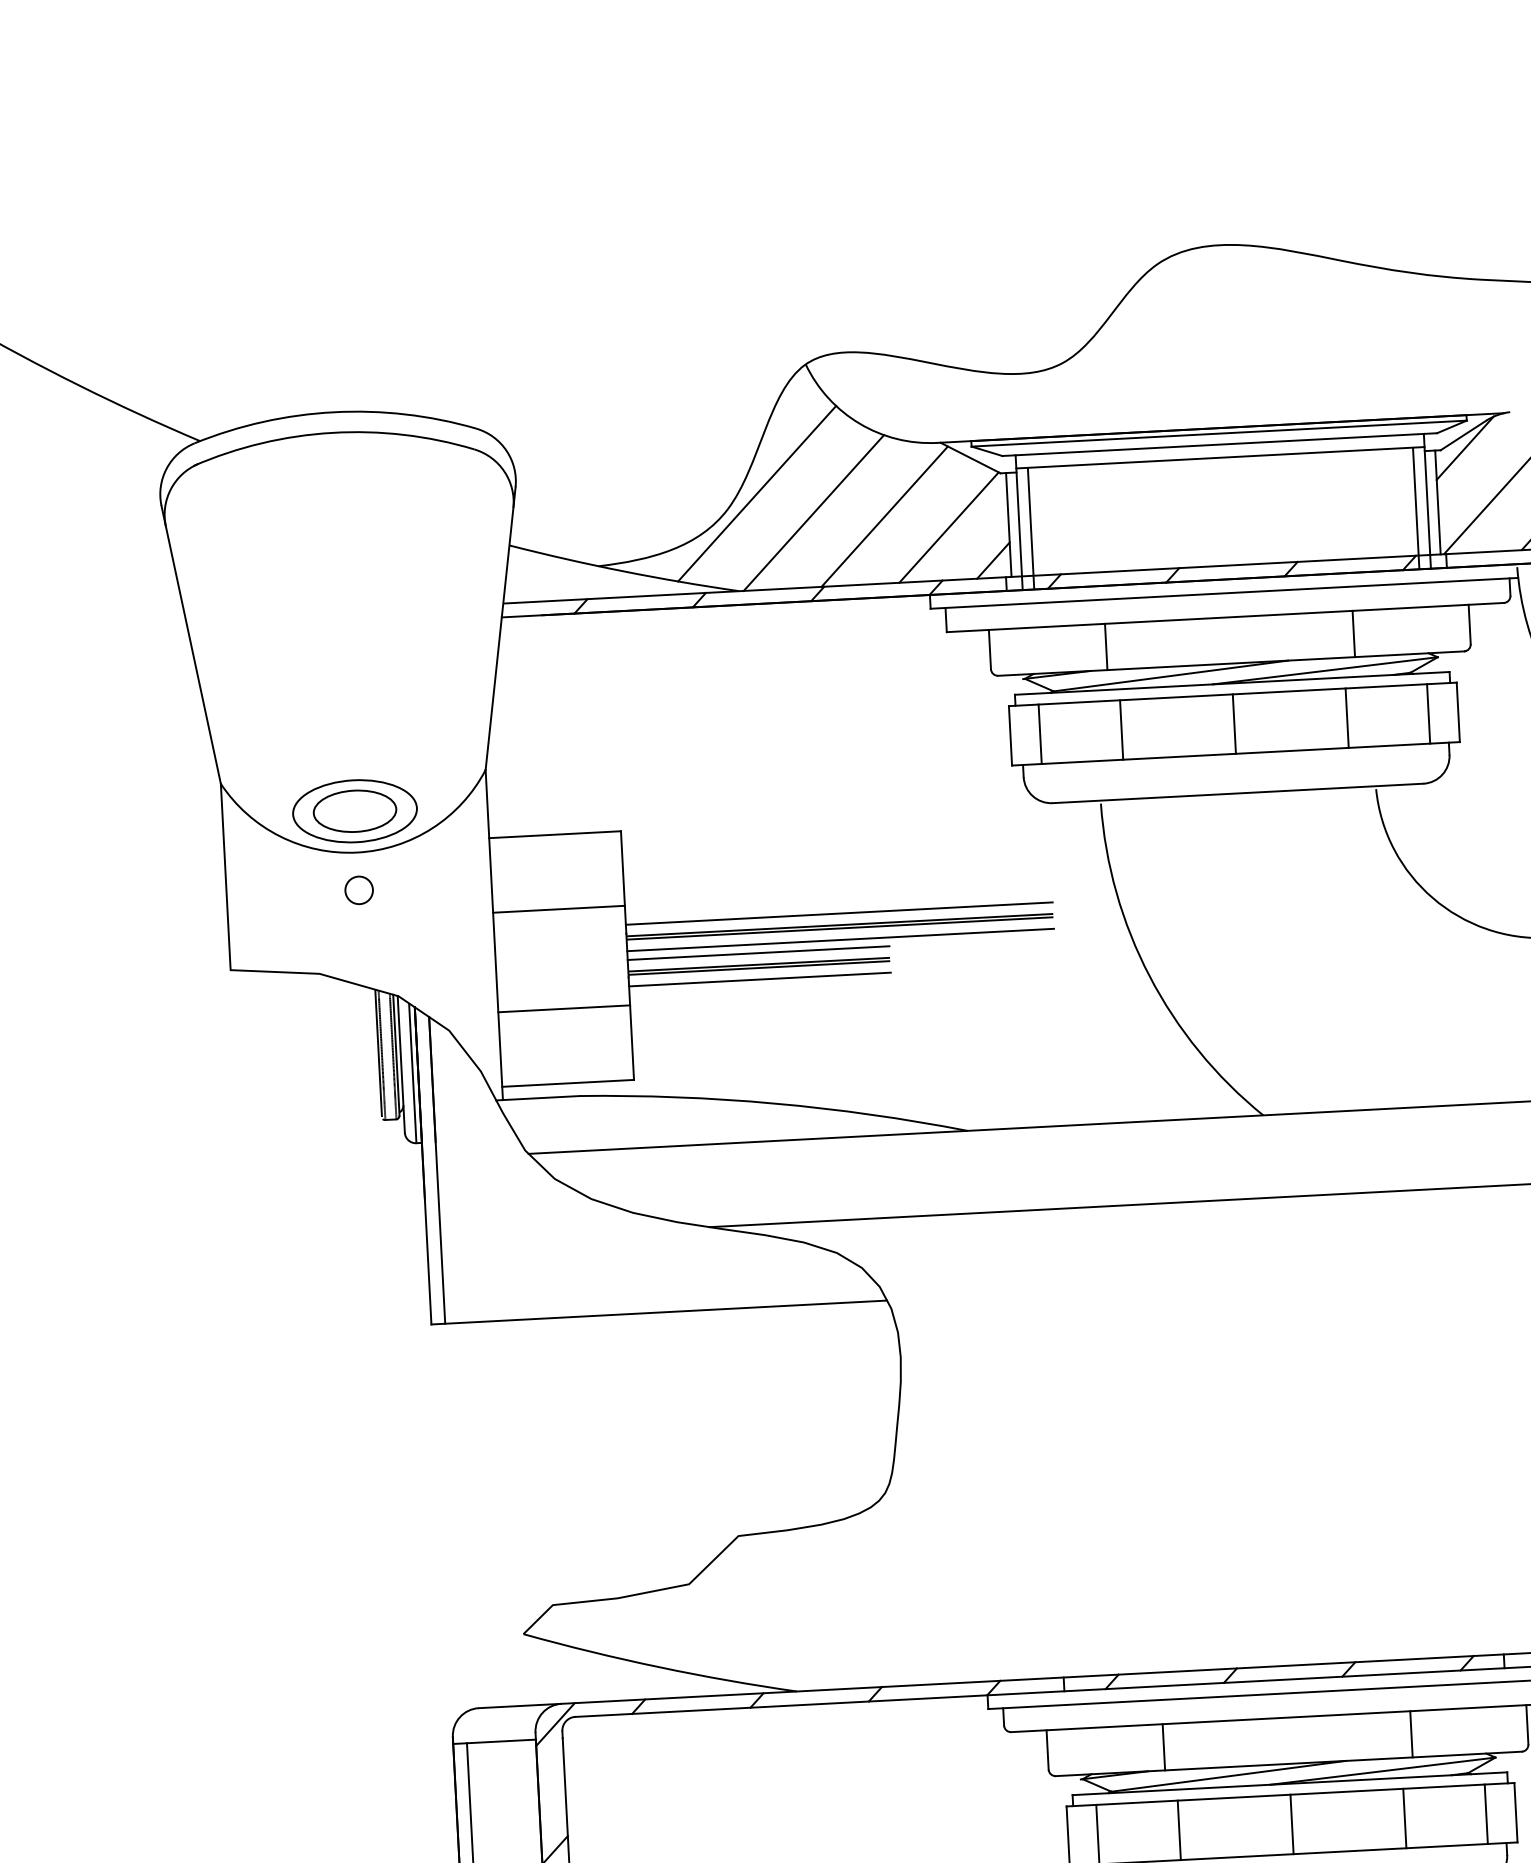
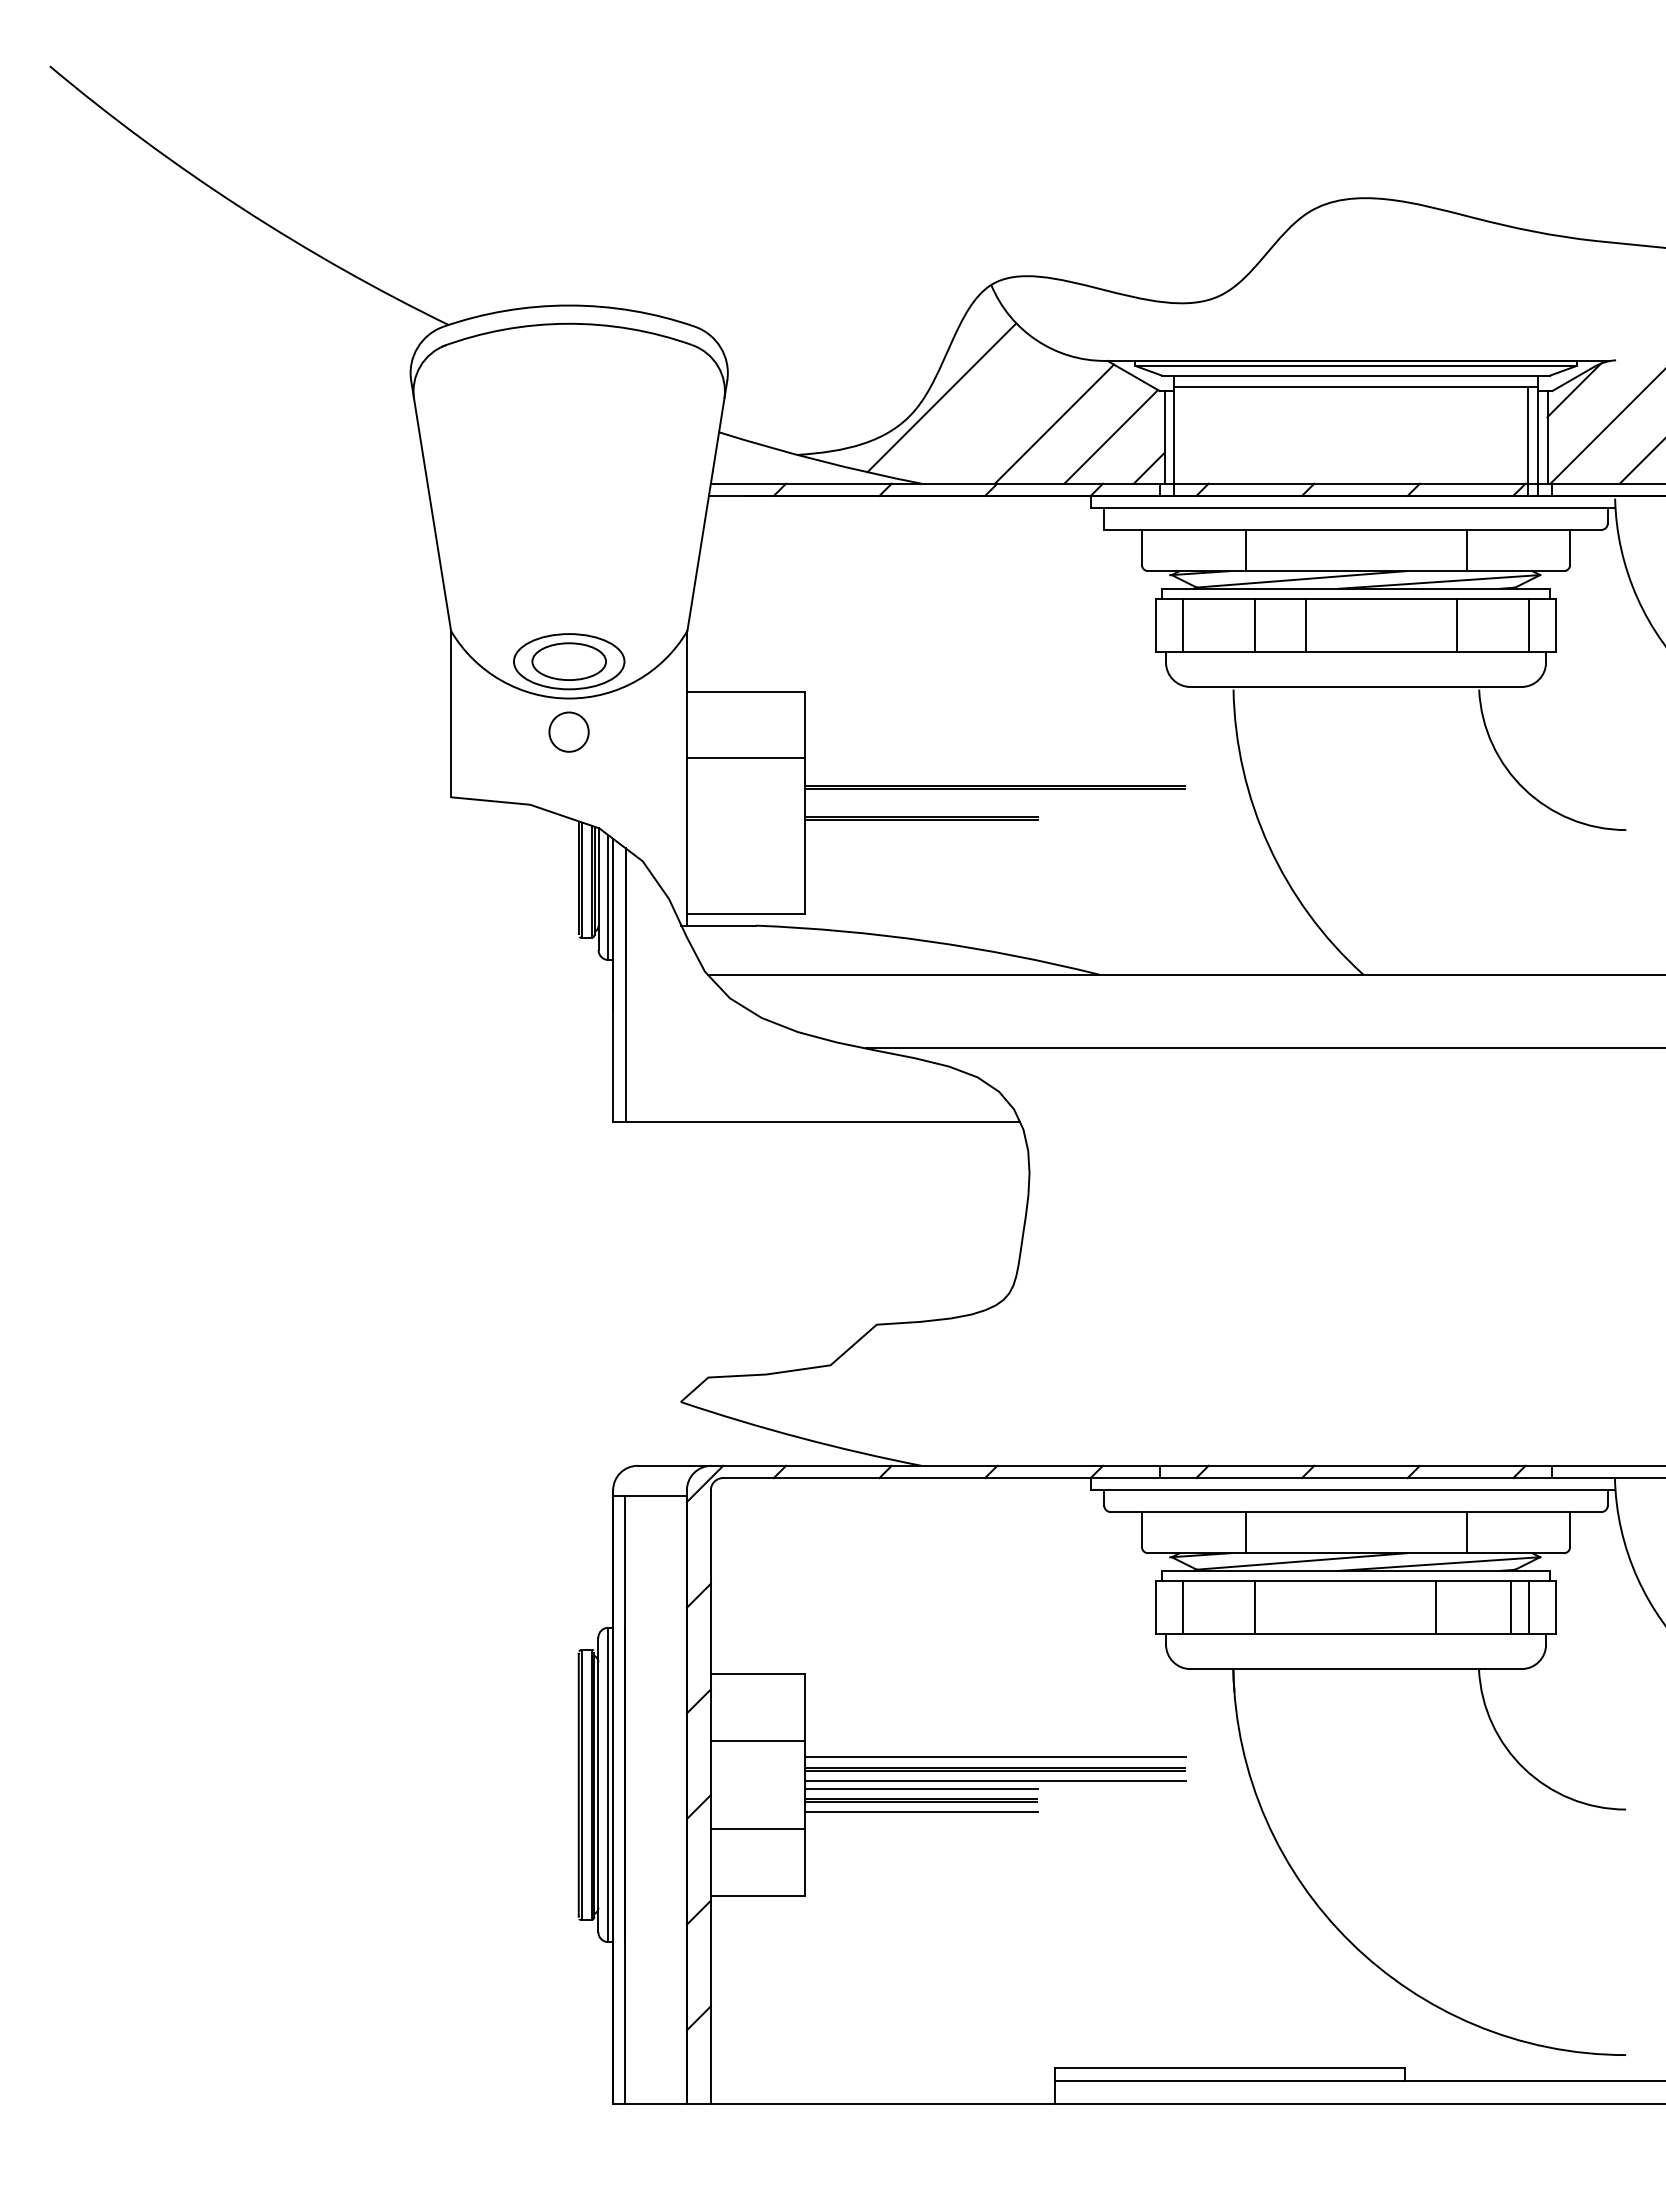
line: (813, 512) -> (991, 417), removed
line: (1031, 528) -> (1184, 441), removed
line: (1234, 723) -> (1306, 624), moved
circle: (359, 890) -> (569, 732), size x1.6
line: (839, 913) -> (995, 775), removed
line: (840, 939) -> (995, 798), removed
line: (758, 952) -> (921, 806), removed
line: (759, 979) -> (921, 830), removed
line: (564, 1009) -> (746, 847), removed
line: (1404, 1817) -> (1510, 1606), moved
line: (1292, 1823) -> (1436, 1606), moved

